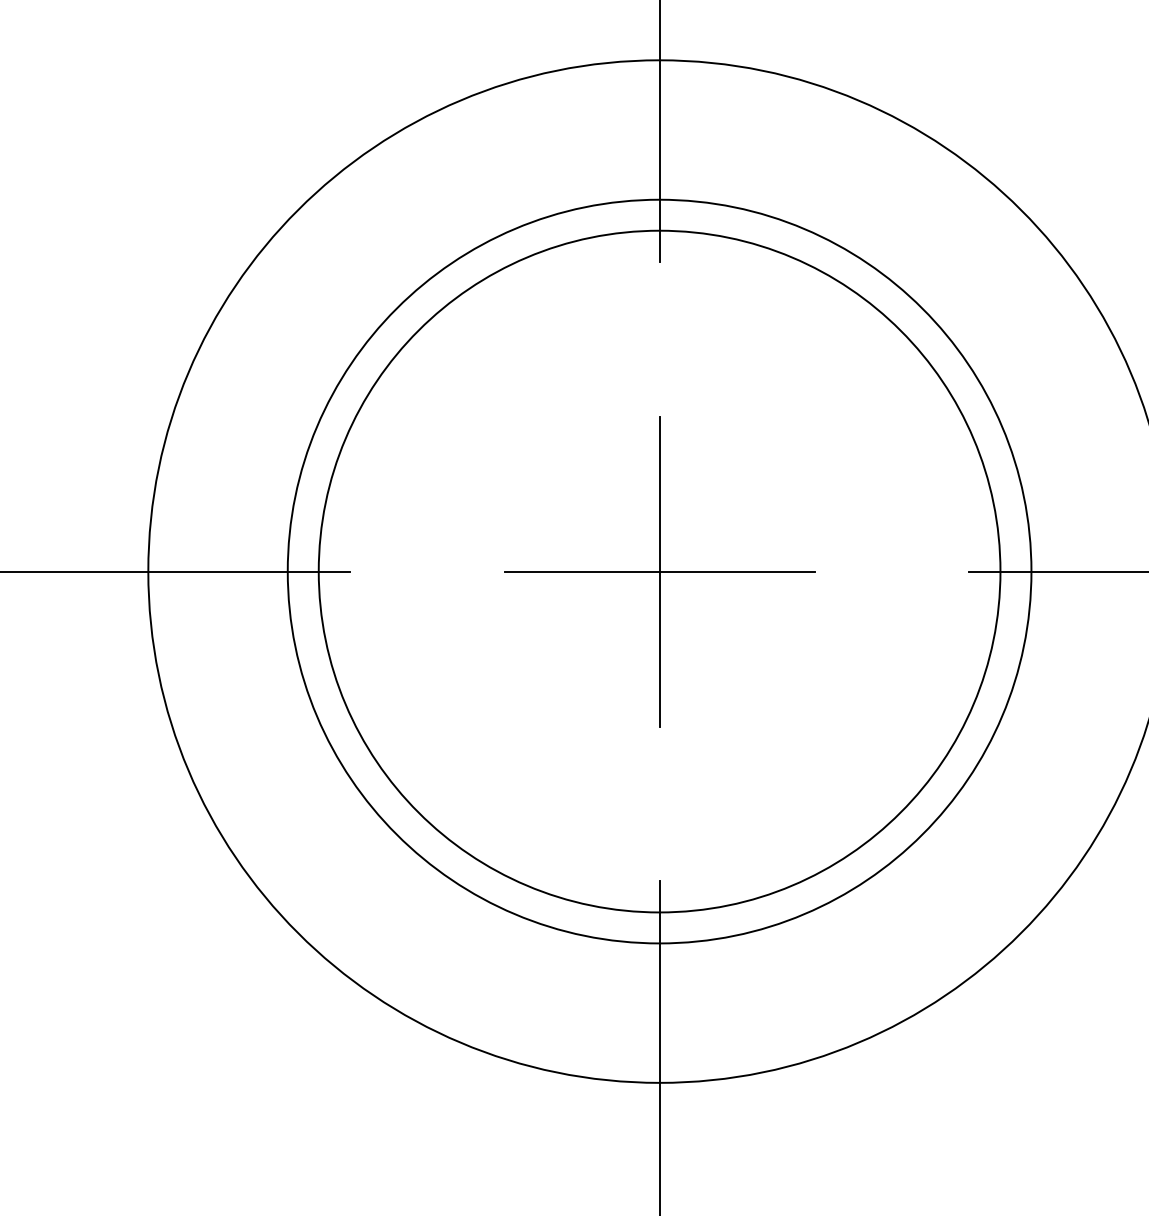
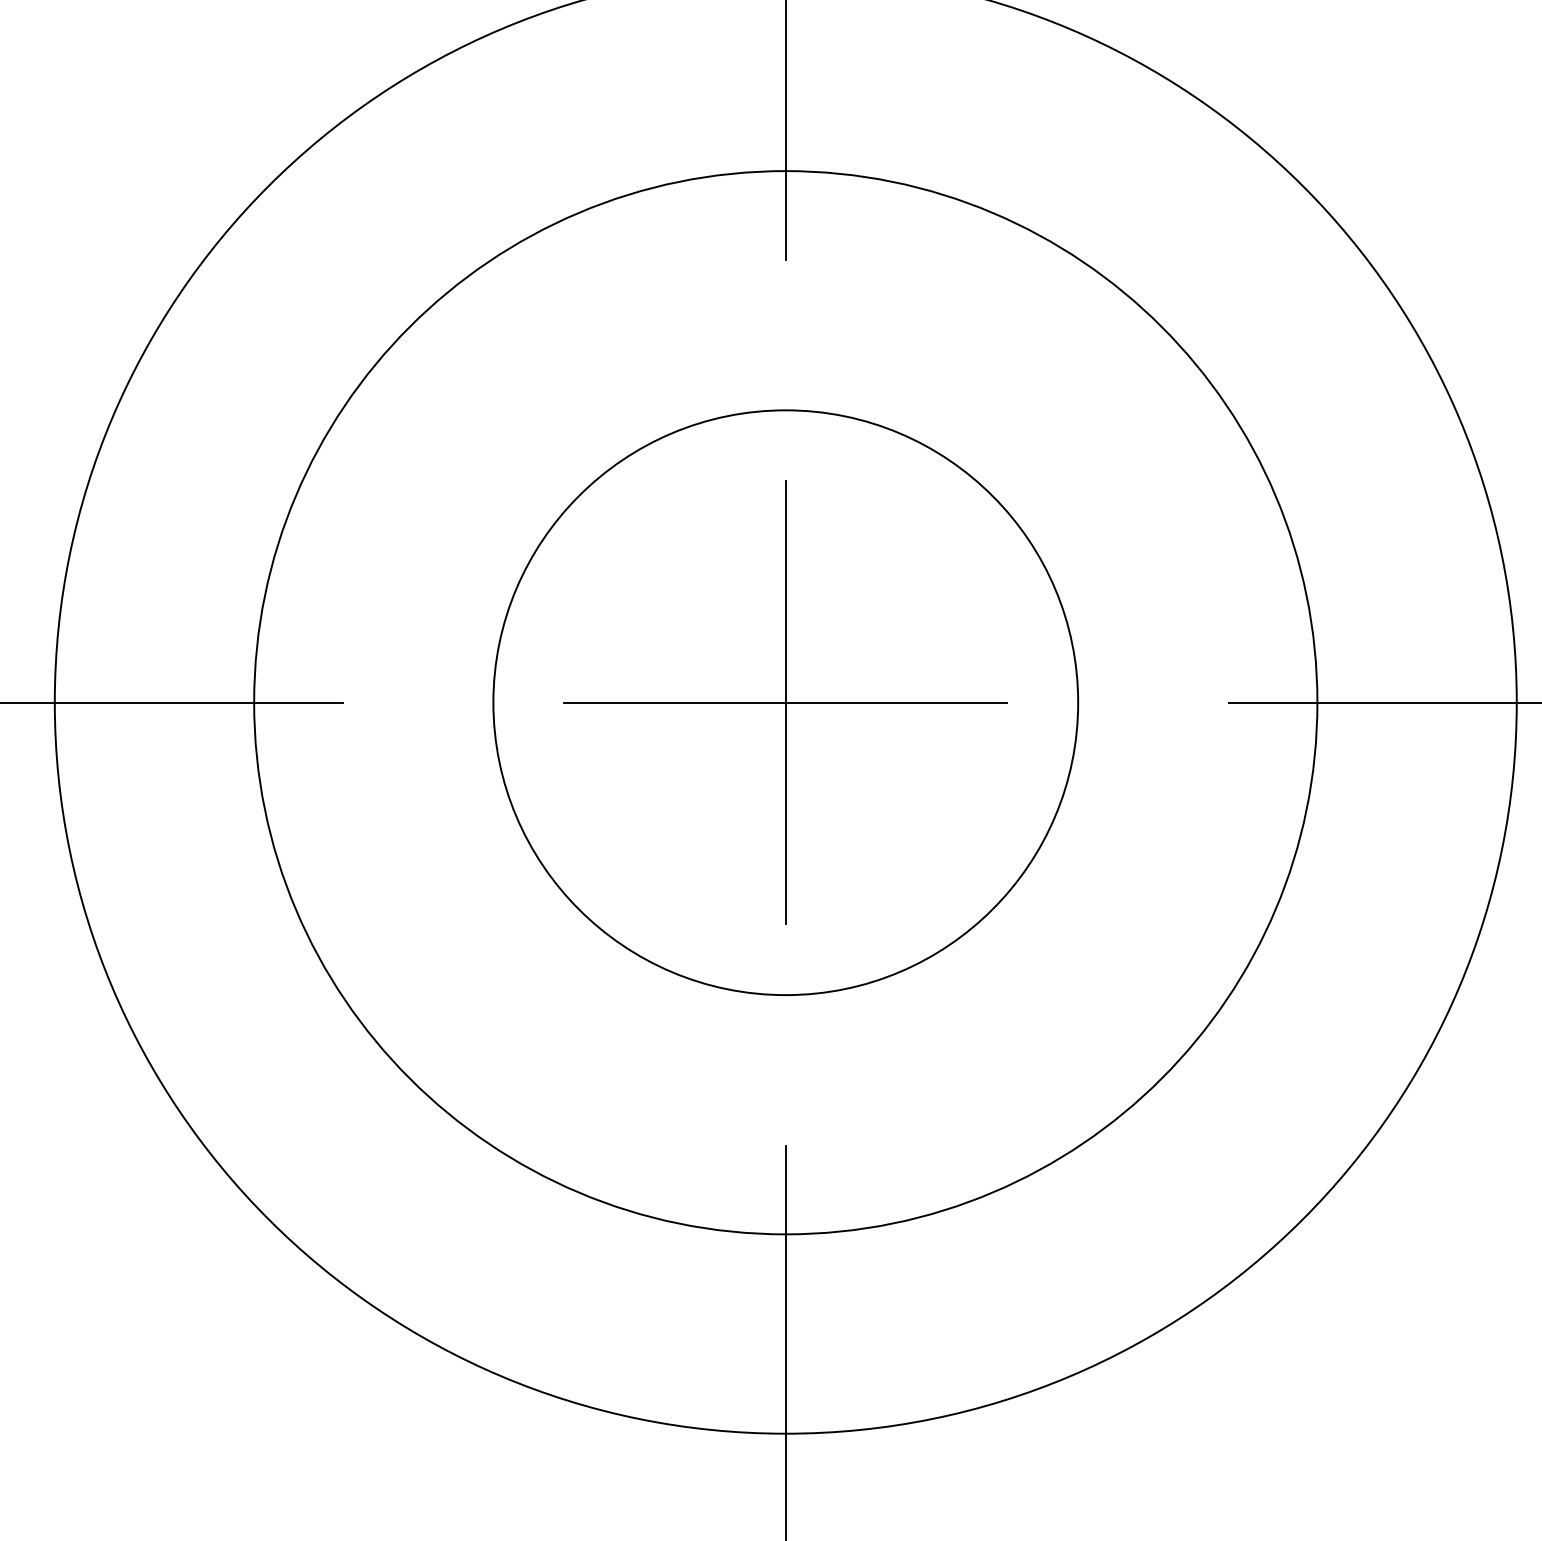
circle: (659, 571) -> (785, 702), size x0.6

